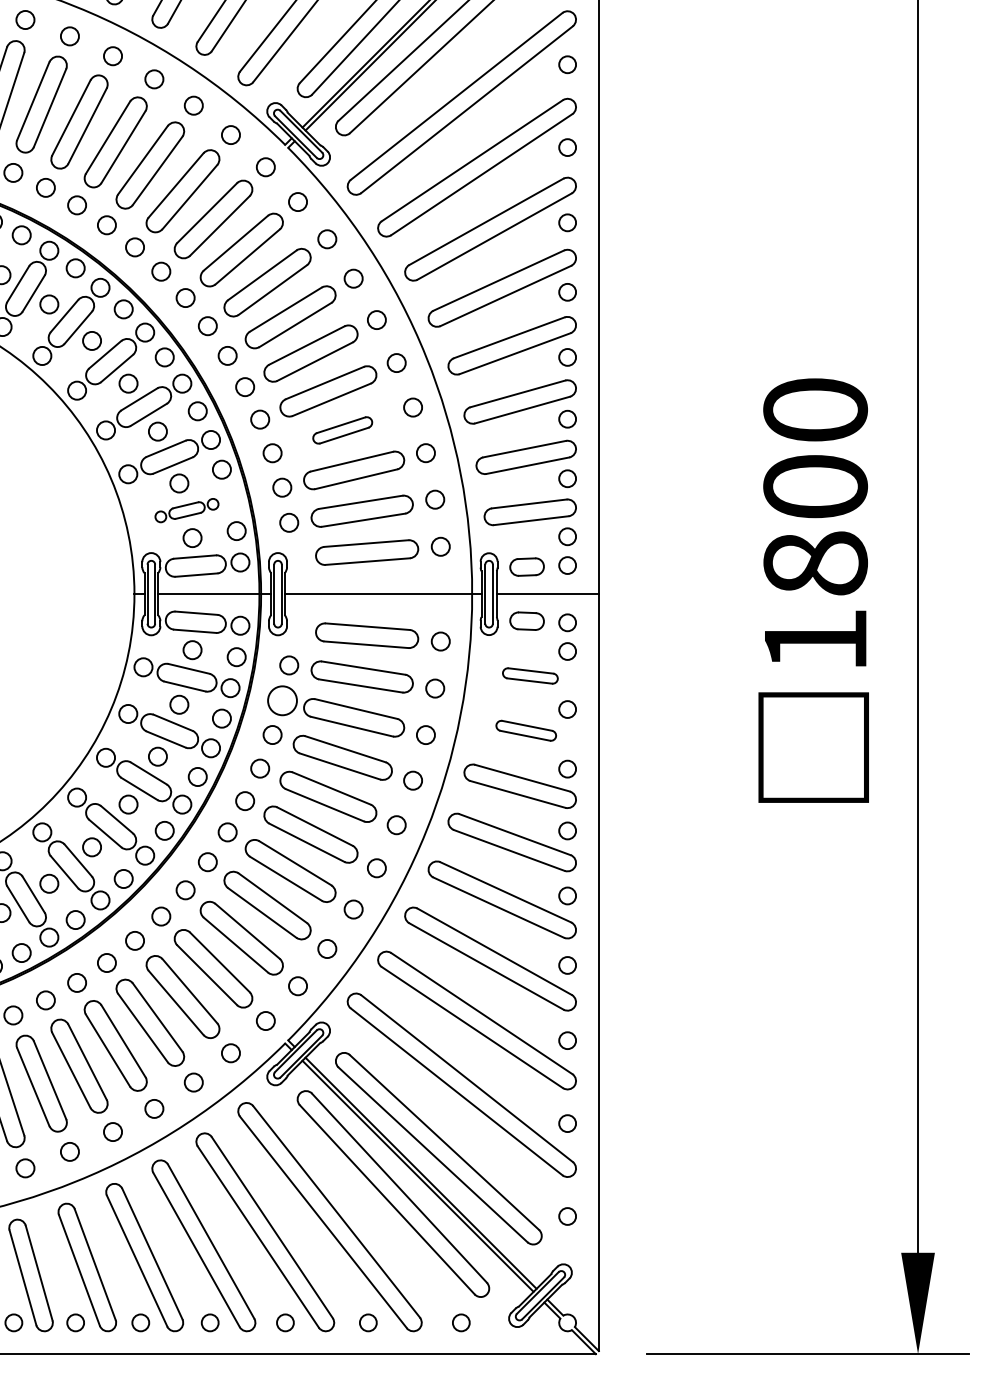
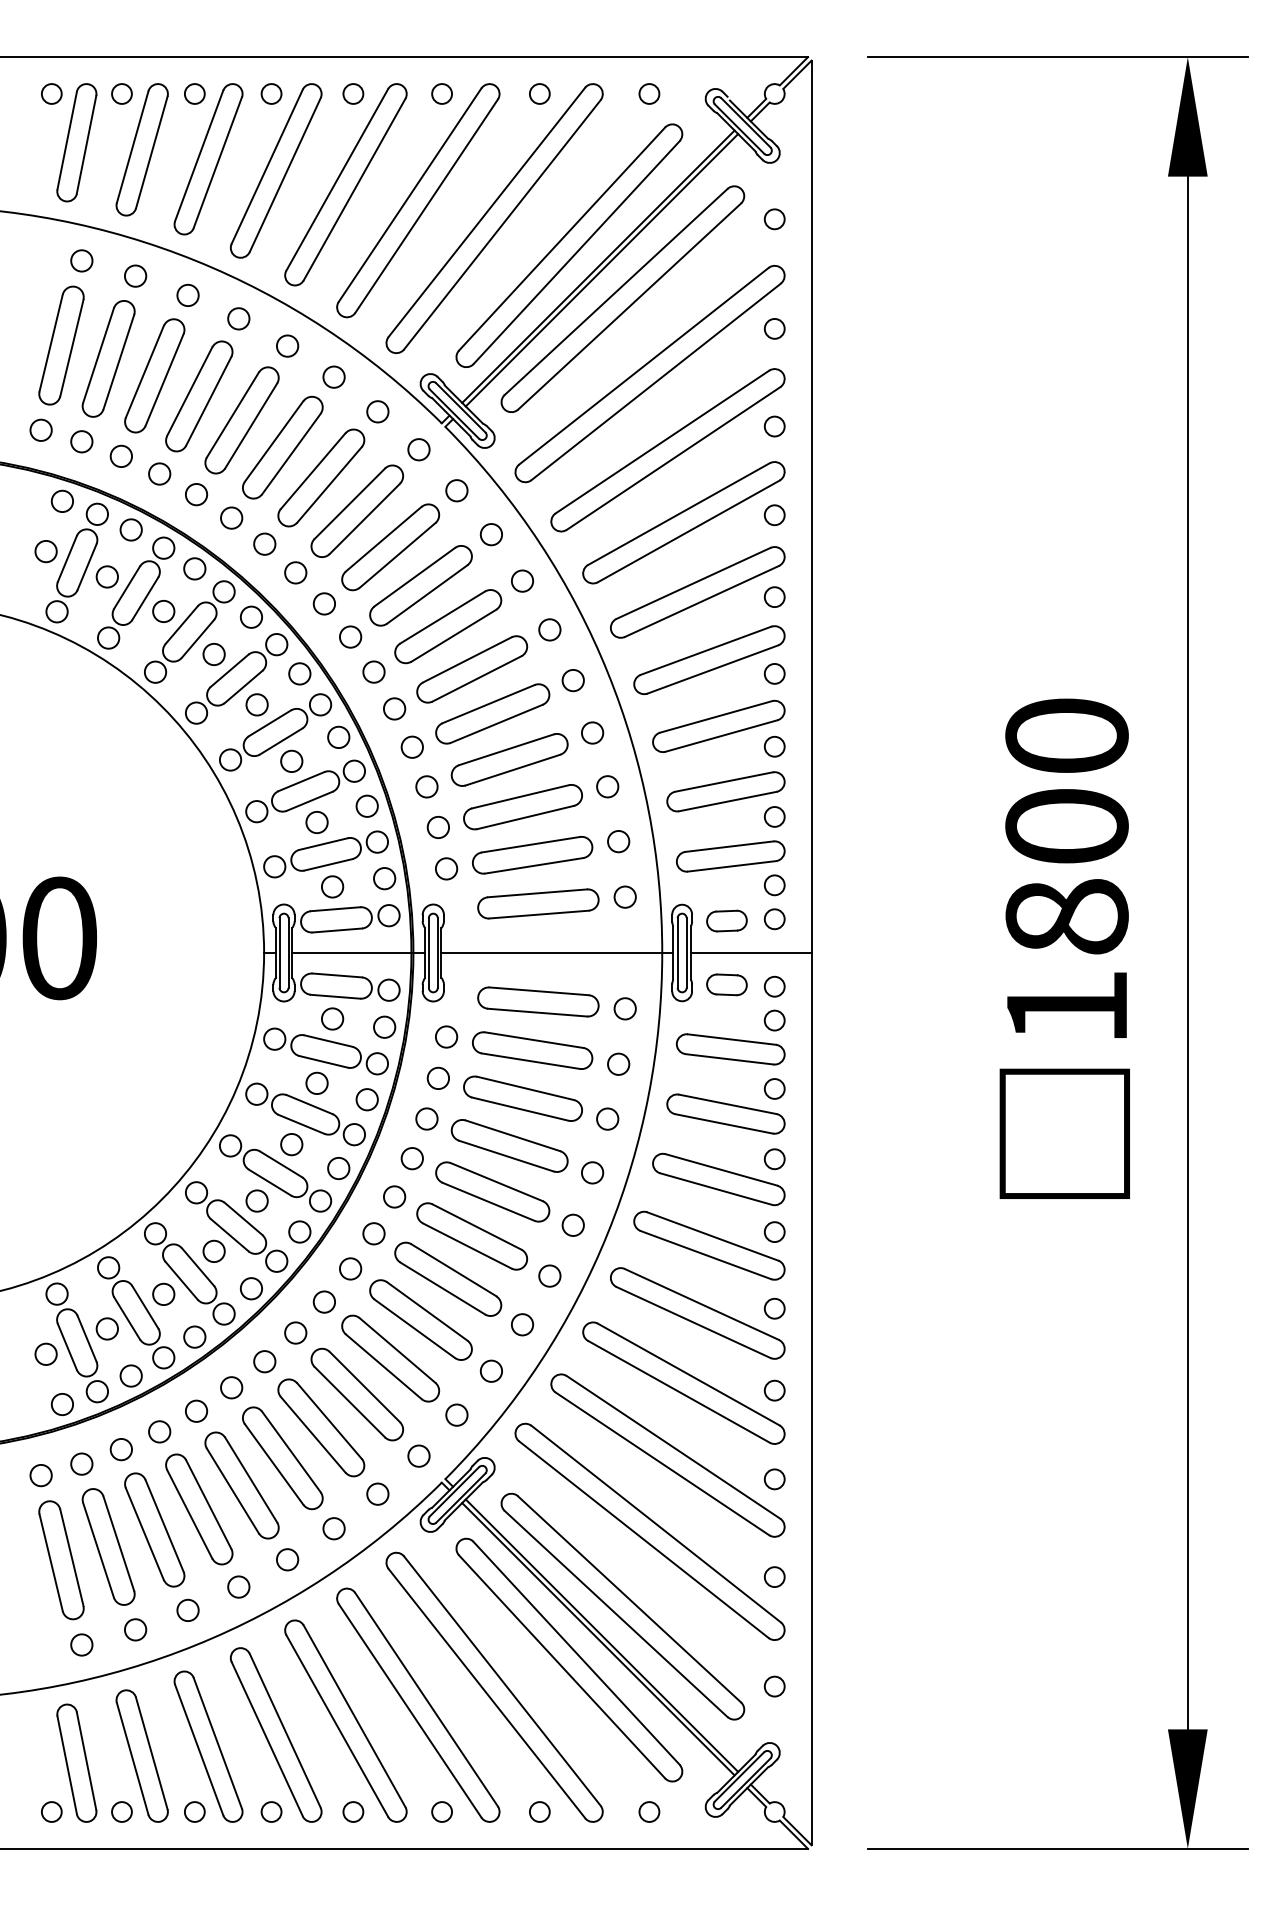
part: (342, 430) -> (509, 759), size x1.67
part: (186, 510) -> (325, 854), size x1.67
part: (530, 676) -> (730, 1049), size x1.67
circle: (281, 699) -> (437, 1077), size x0.62
part: (525, 730) -> (725, 1113), size x1.67

